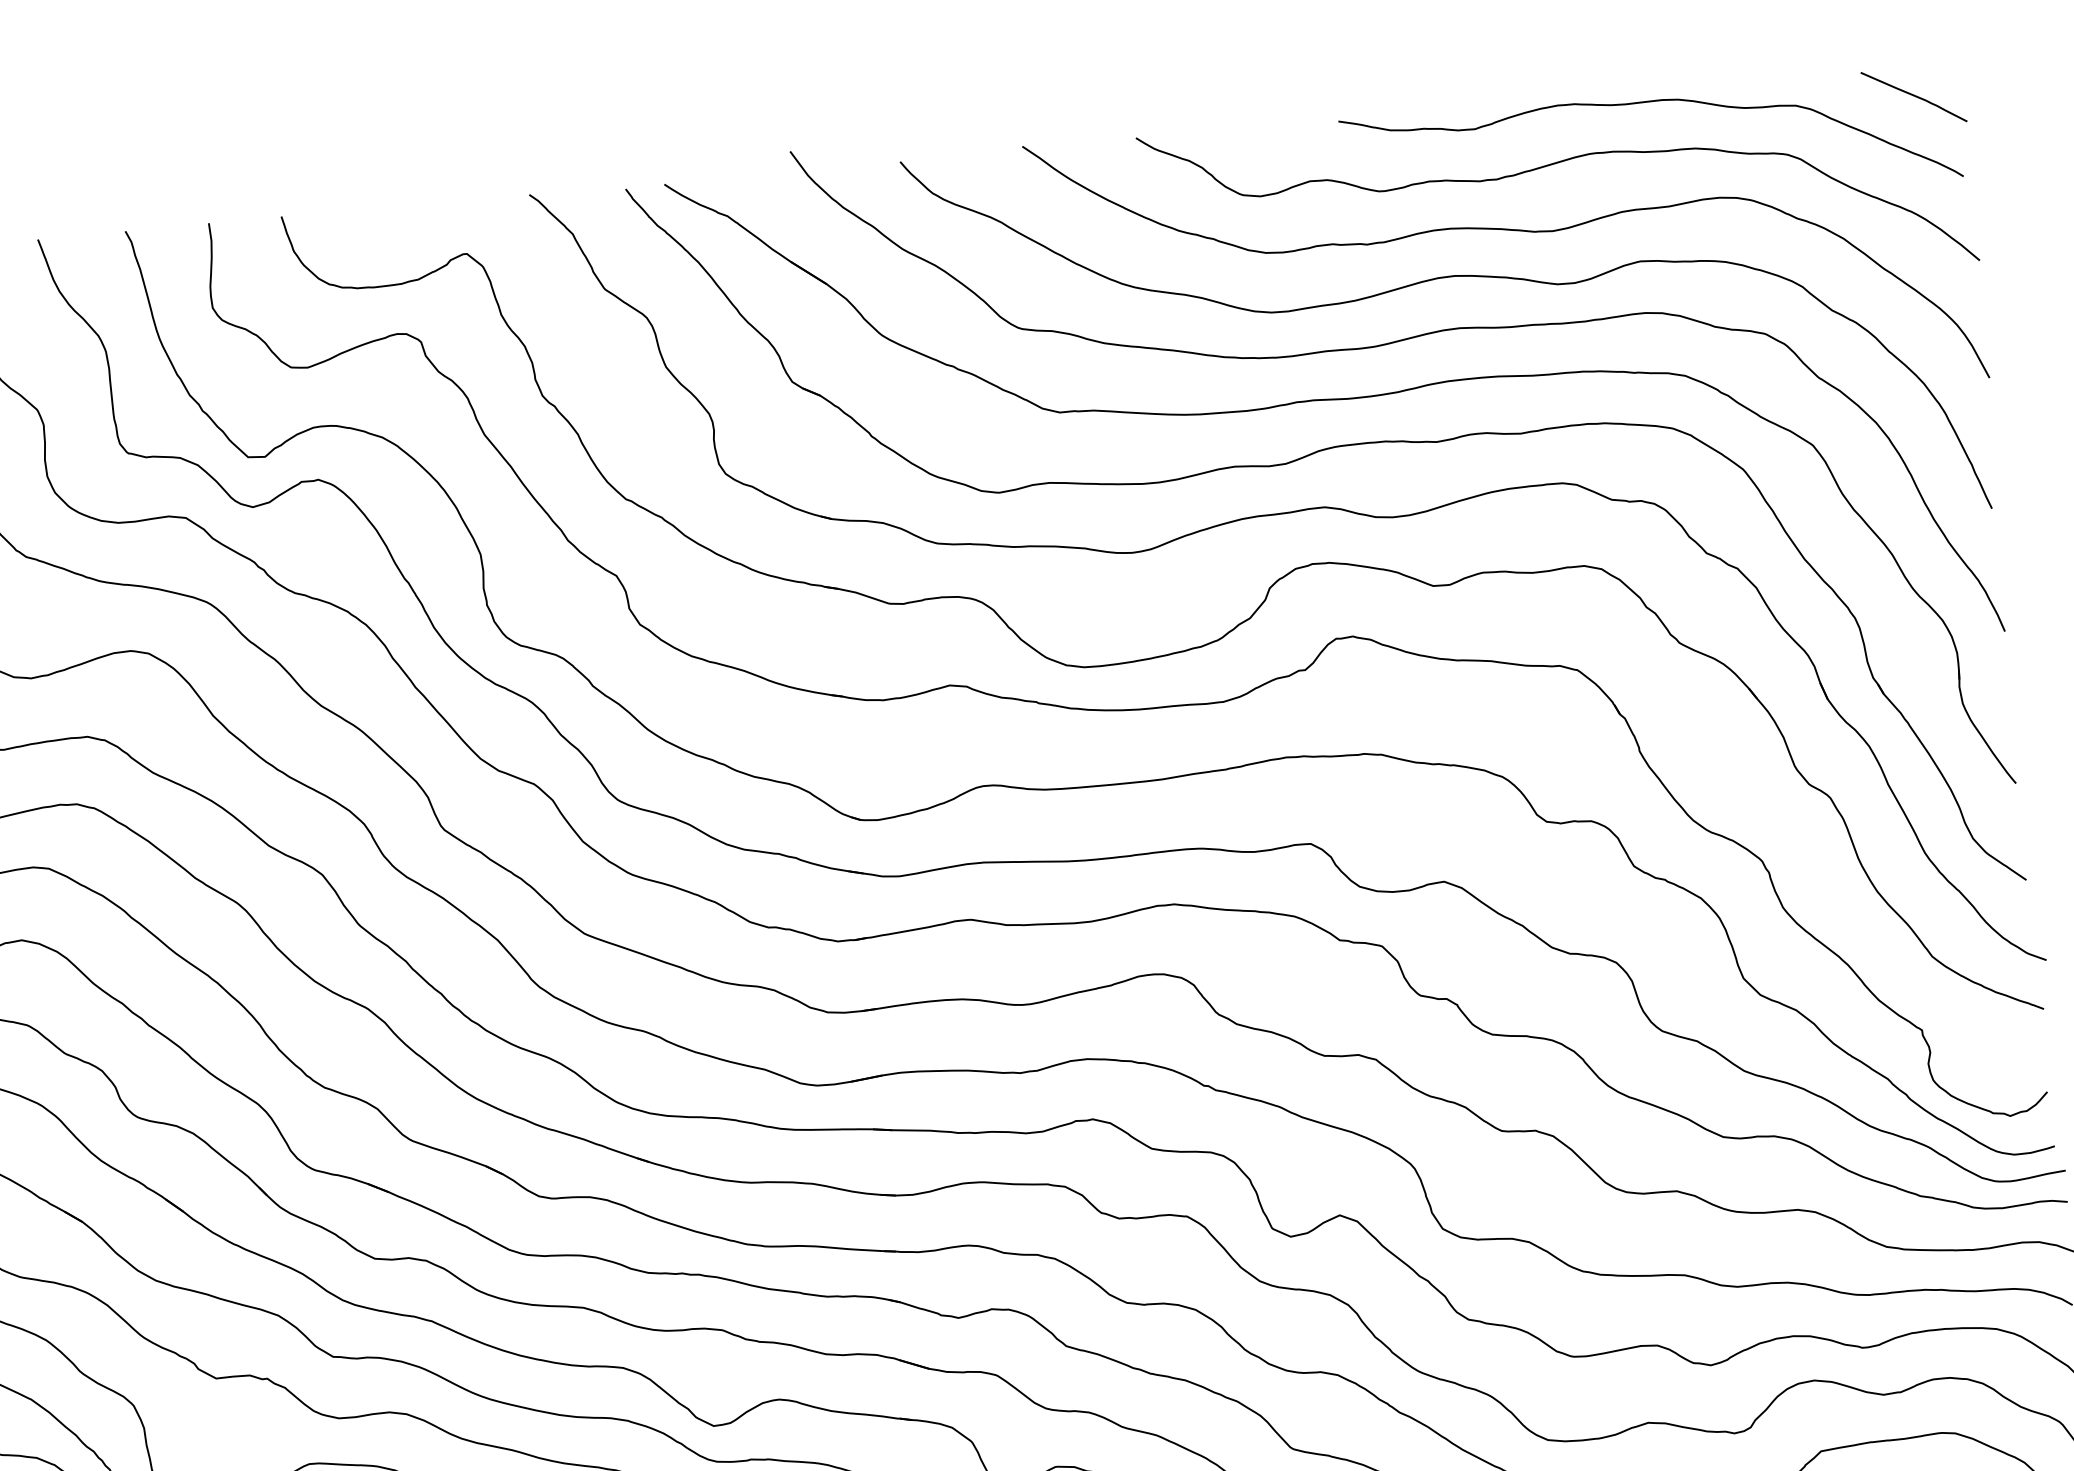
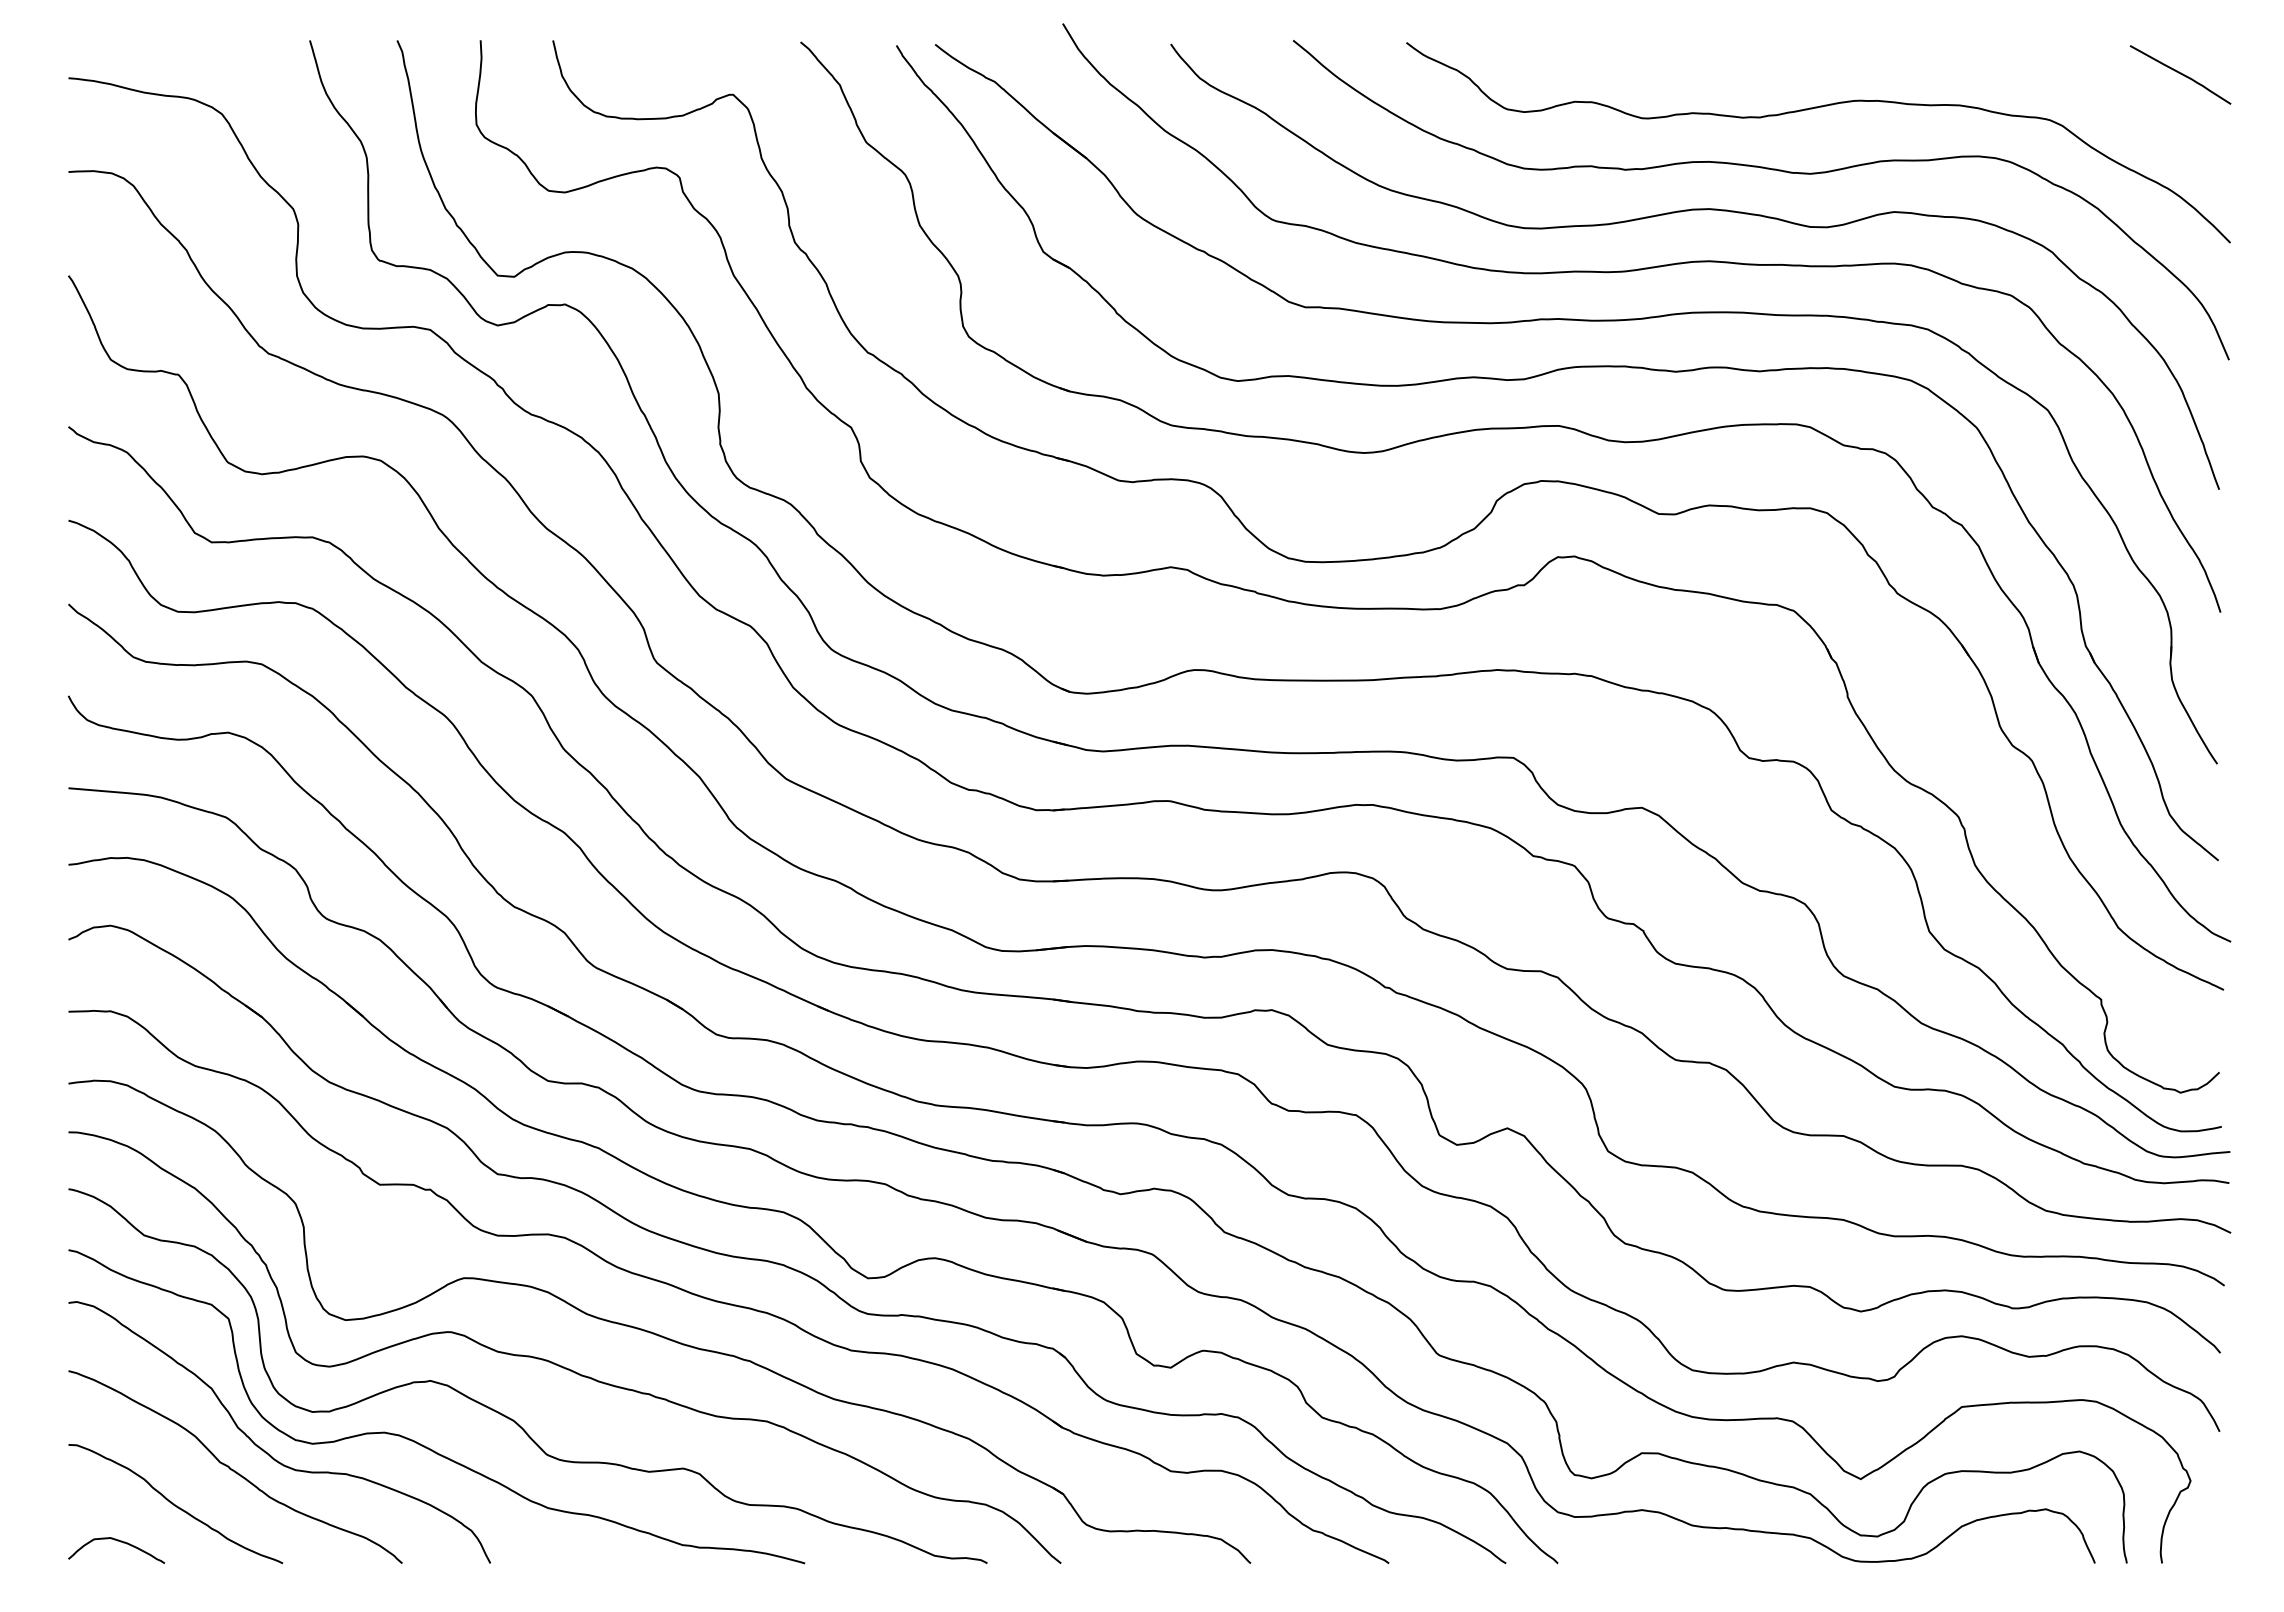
curve: (1646, 102) -> (1915, 55), removed

